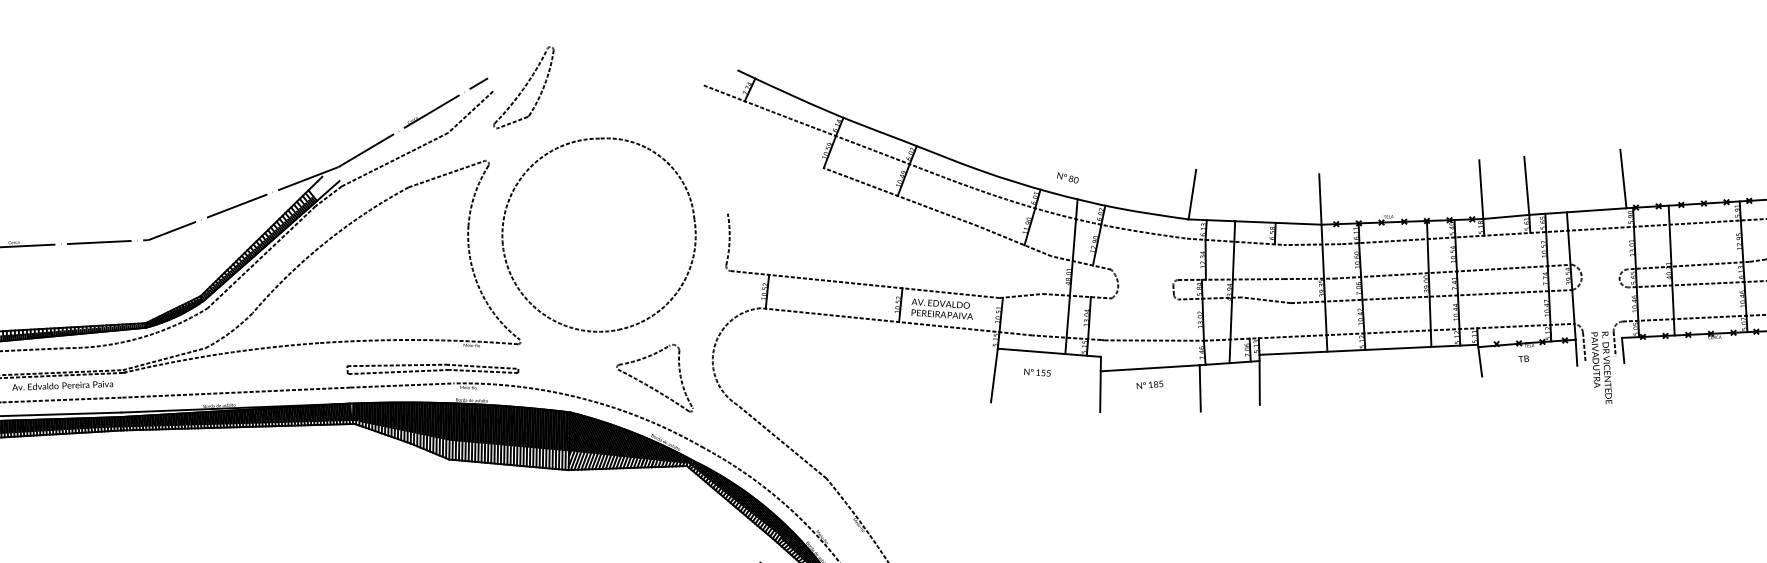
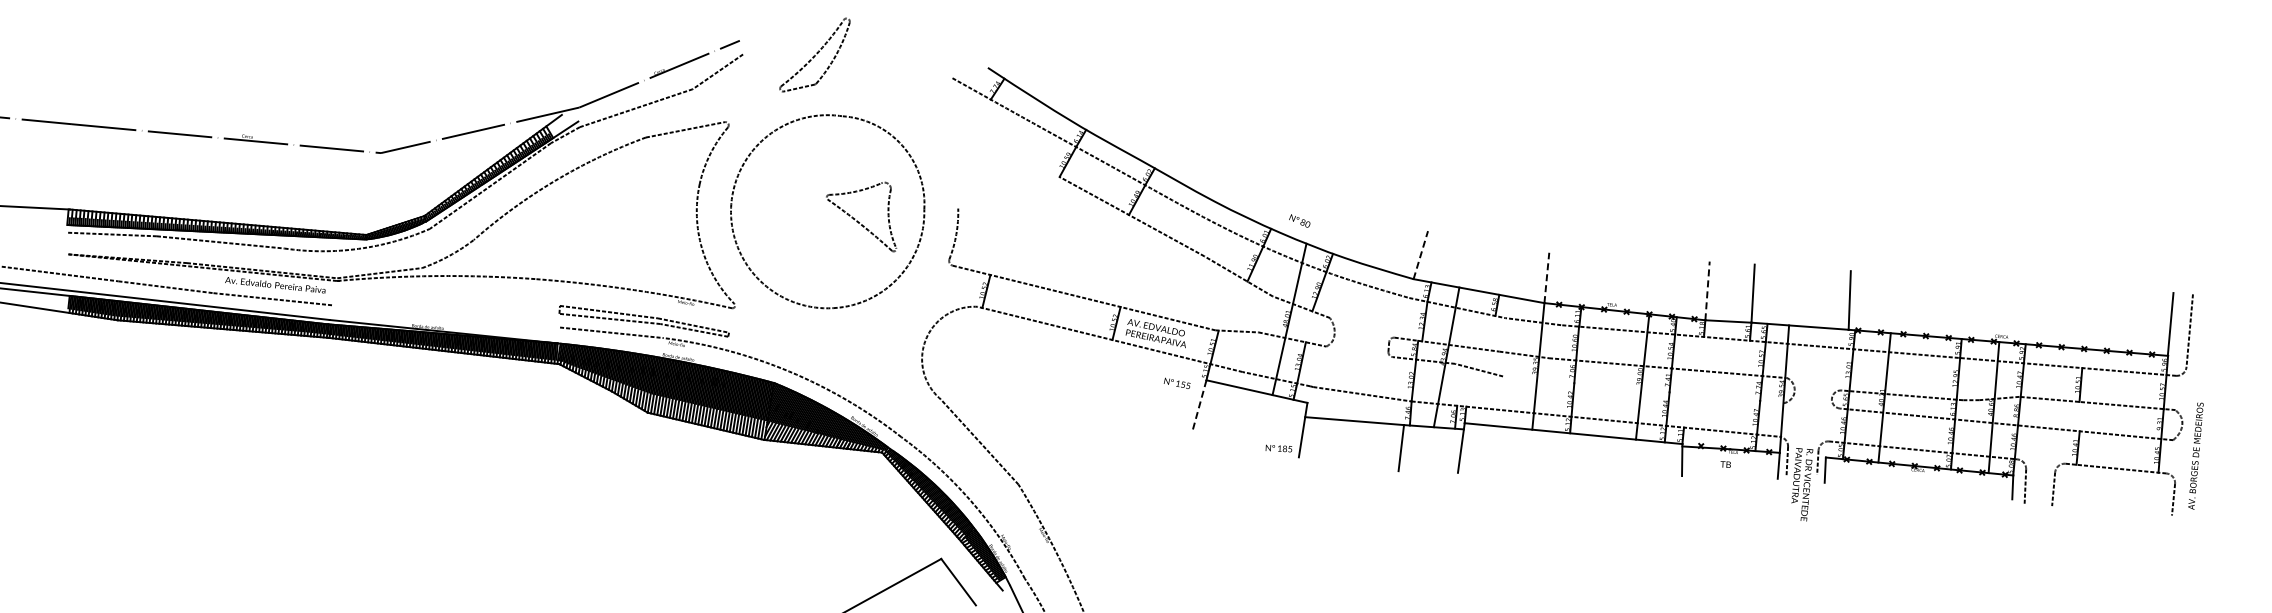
part: (523, 87) -> (814, 54), moved
line: (1481, 189) -> (1707, 290), solid -> dashed
line: (1191, 194) -> (1420, 254), solid -> dashed
line: (1319, 199) -> (1546, 277), solid -> dashed
line: (1431, 296) -> (1643, 389), removed
text: (1036, 371) -> (1176, 382), moved
line: (994, 375) -> (1199, 406), solid -> dashed
part: (654, 381) -> (861, 216), moved
text: (1149, 384) -> (1278, 448), moved
line: (236, 392) -> (446, 316), removed

